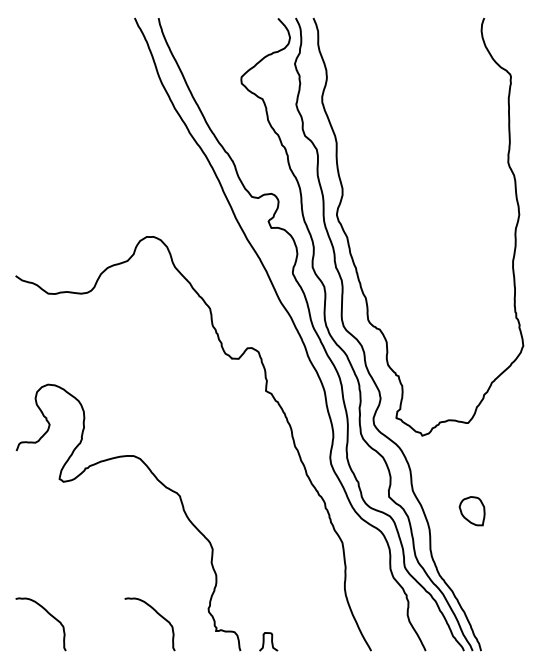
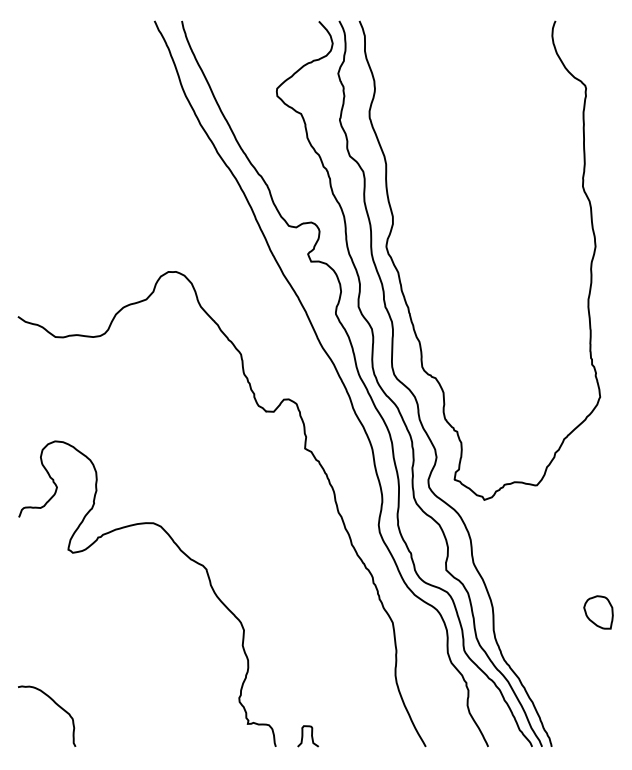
part: (472, 511) -> (598, 612), moved
curve: (158, 614) -> (181, 705), removed

